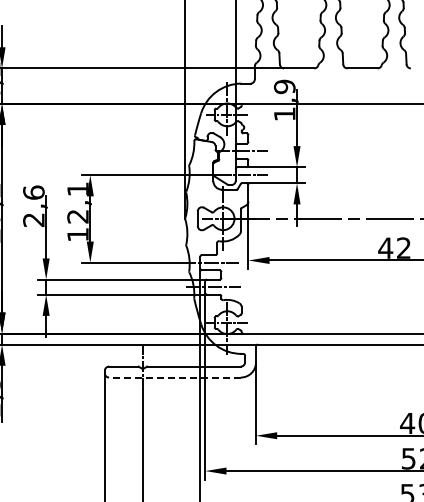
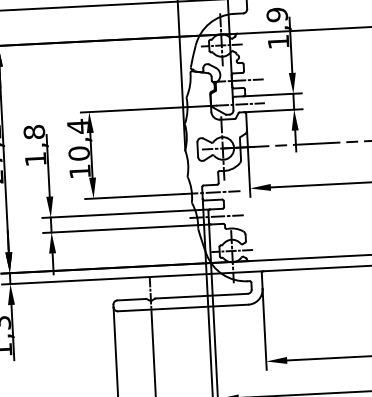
text: (77, 202) -> (77, 139), 12,1 -> 10,4
text: (33, 205) -> (34, 144), 2,6 -> 1,8
line: (174, 377) -> (182, 307), dashed -> solid

